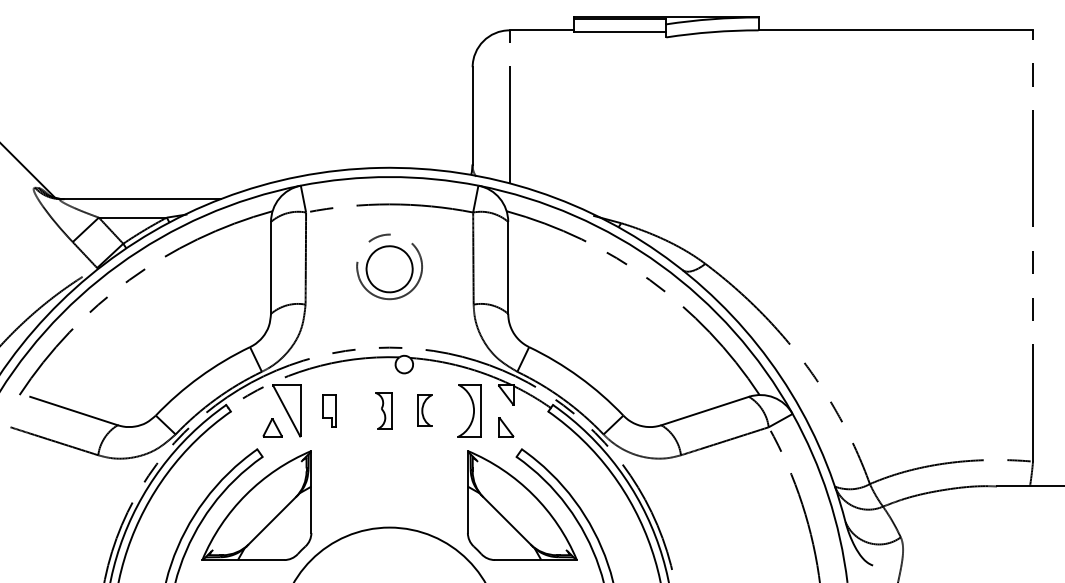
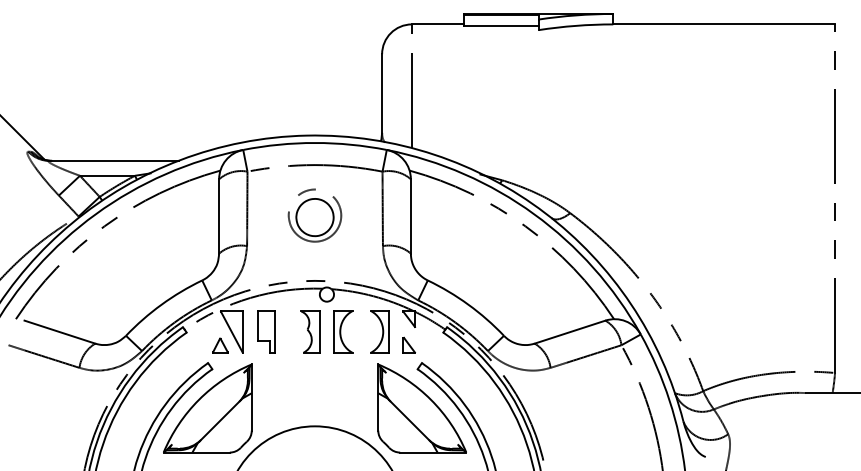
part: (329, 410) -> (266, 331), size x1.67
part: (384, 410) -> (310, 331), size x1.43
part: (424, 410) -> (343, 331), size x1.67

